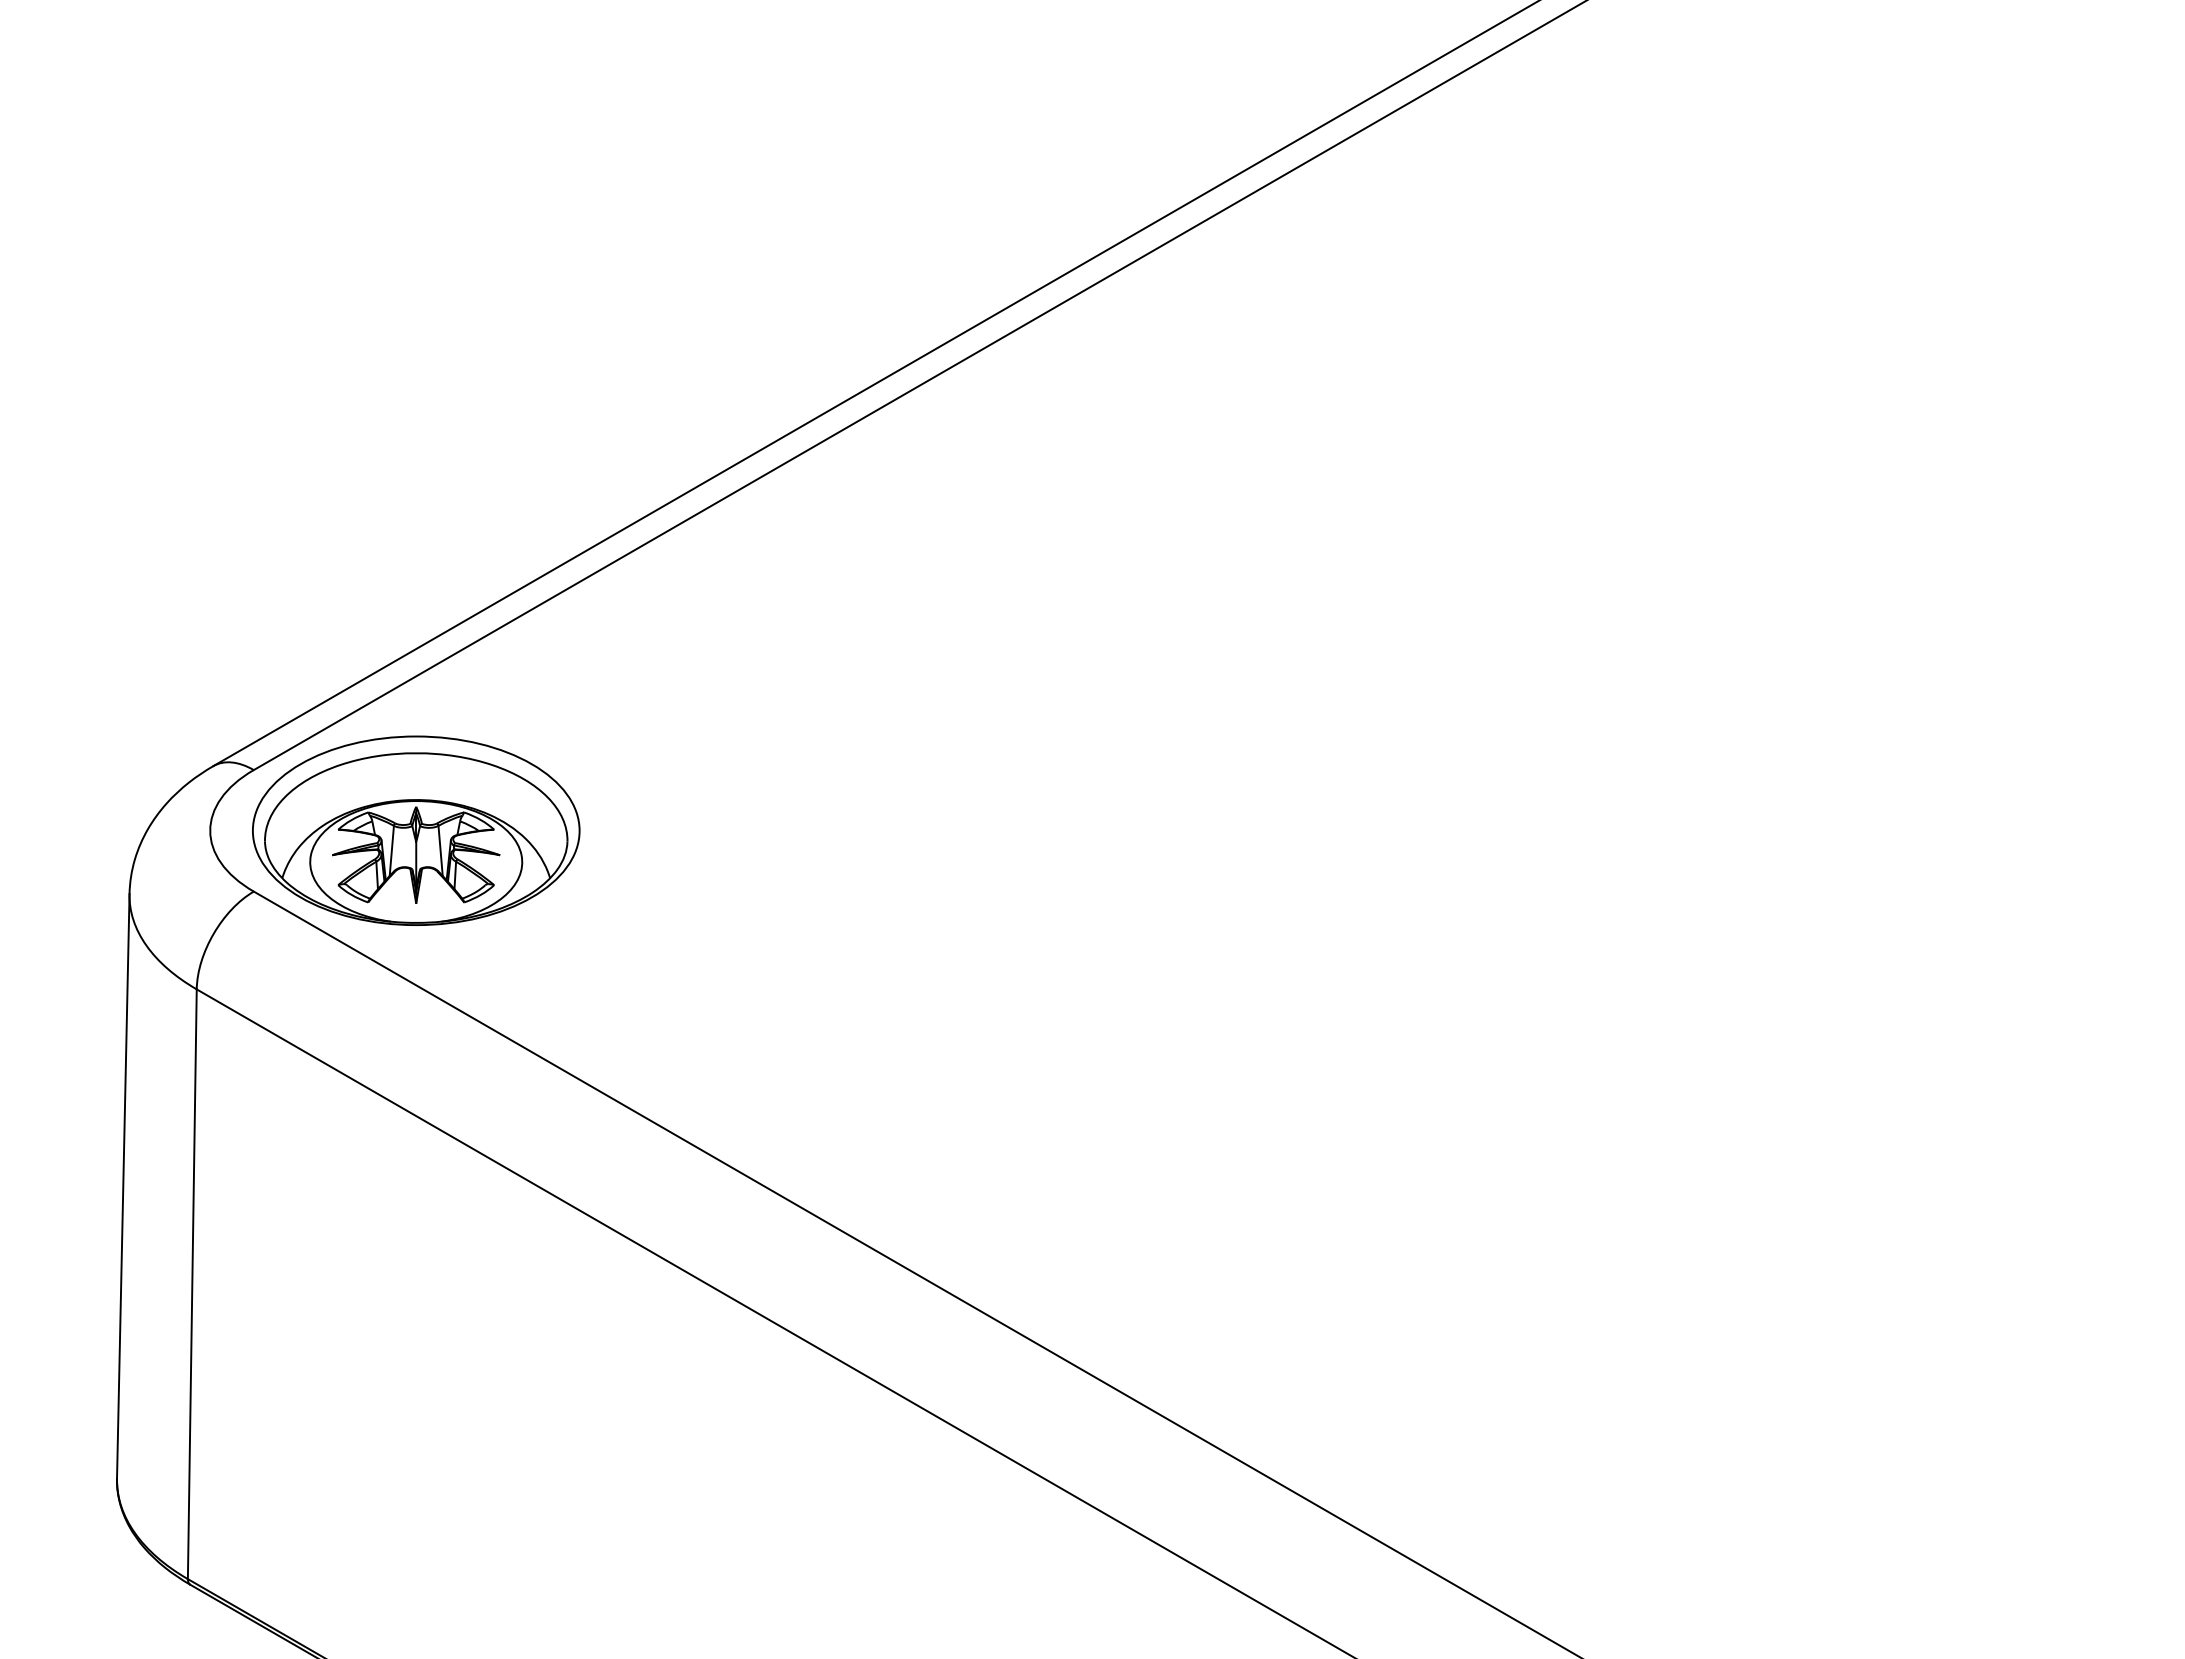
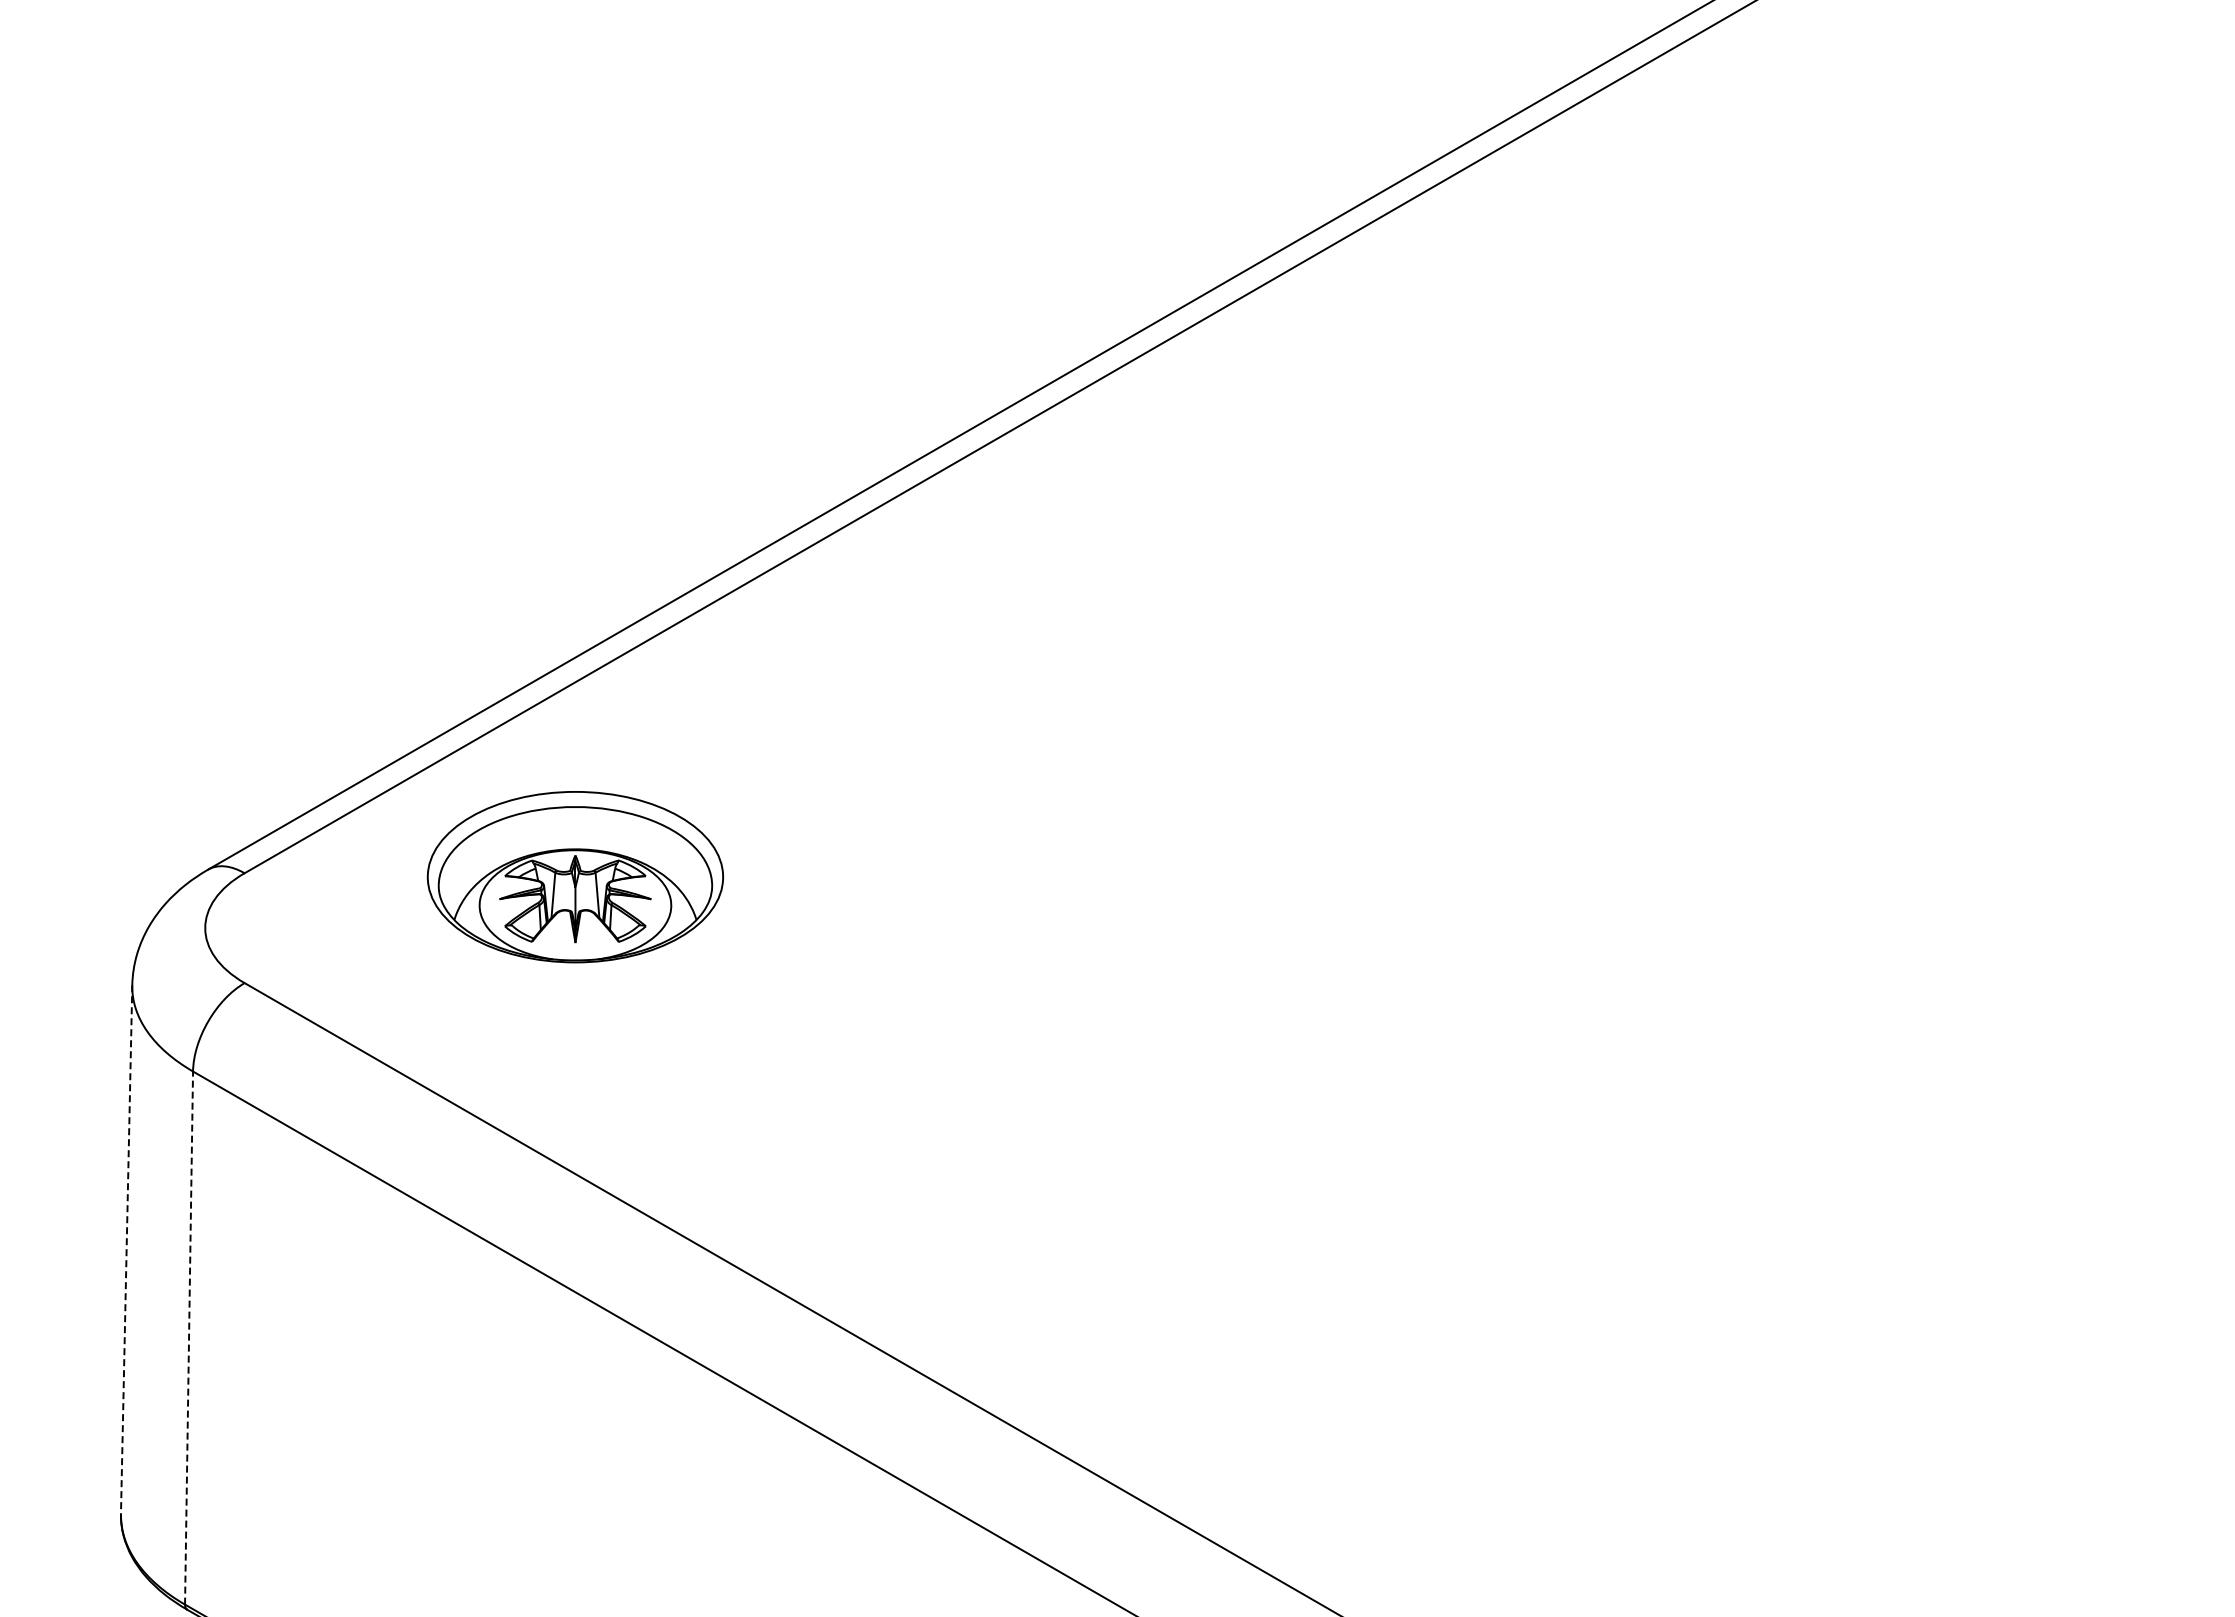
part: (415, 831) -> (574, 877), moved
line: (123, 1186) -> (126, 1249), solid -> dashed
line: (192, 1284) -> (189, 1338), solid -> dashed

